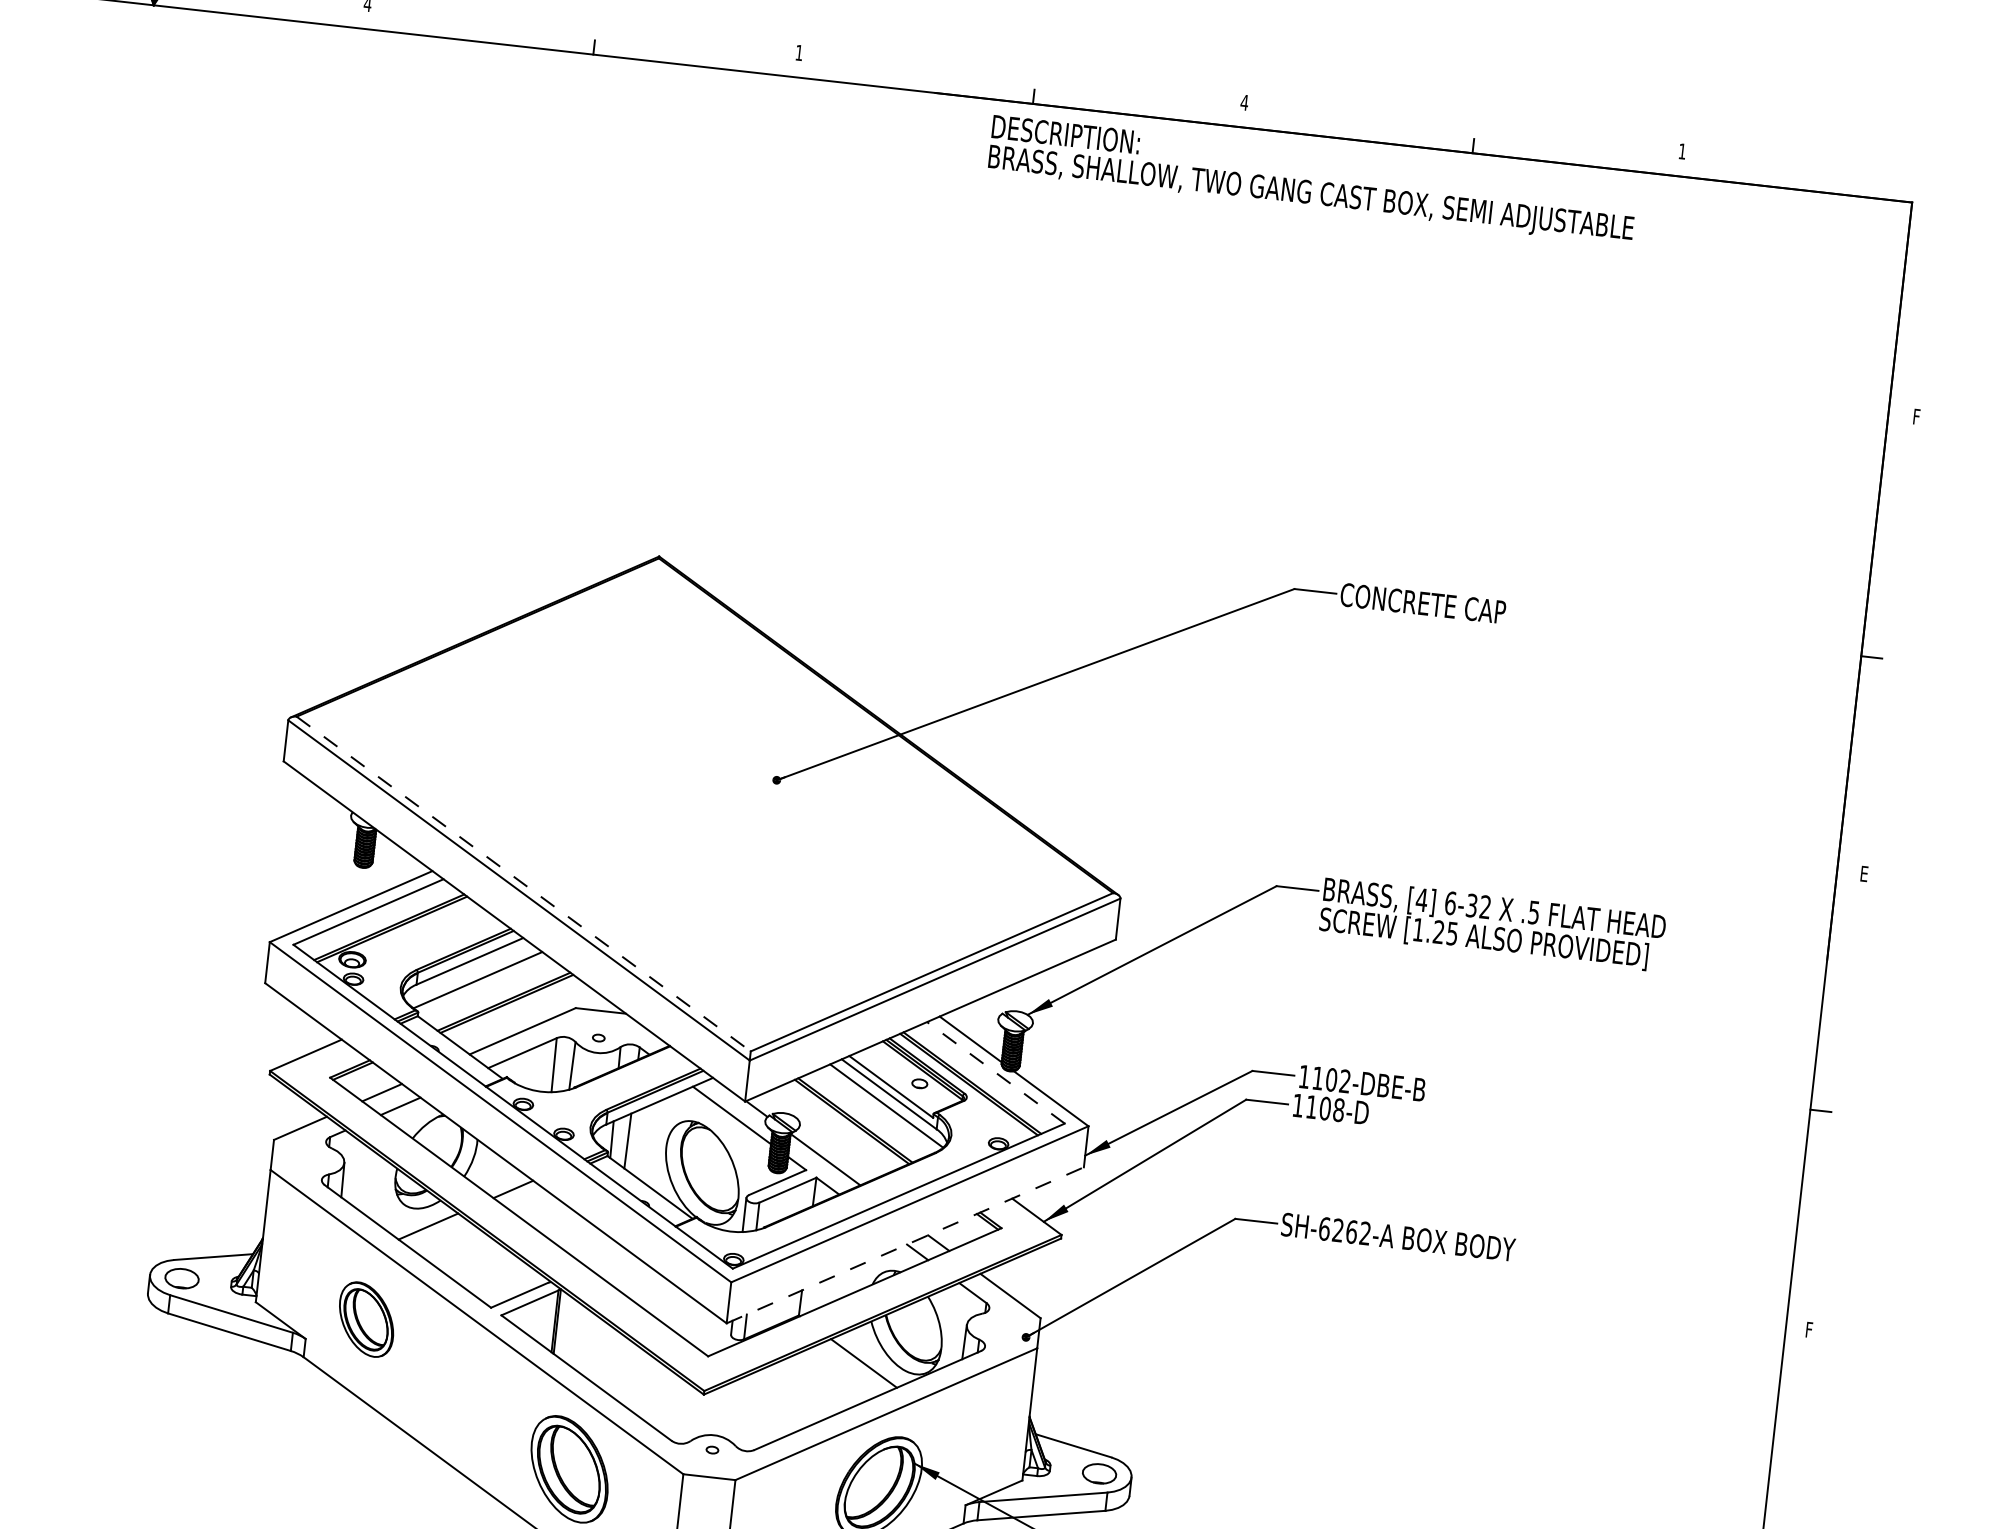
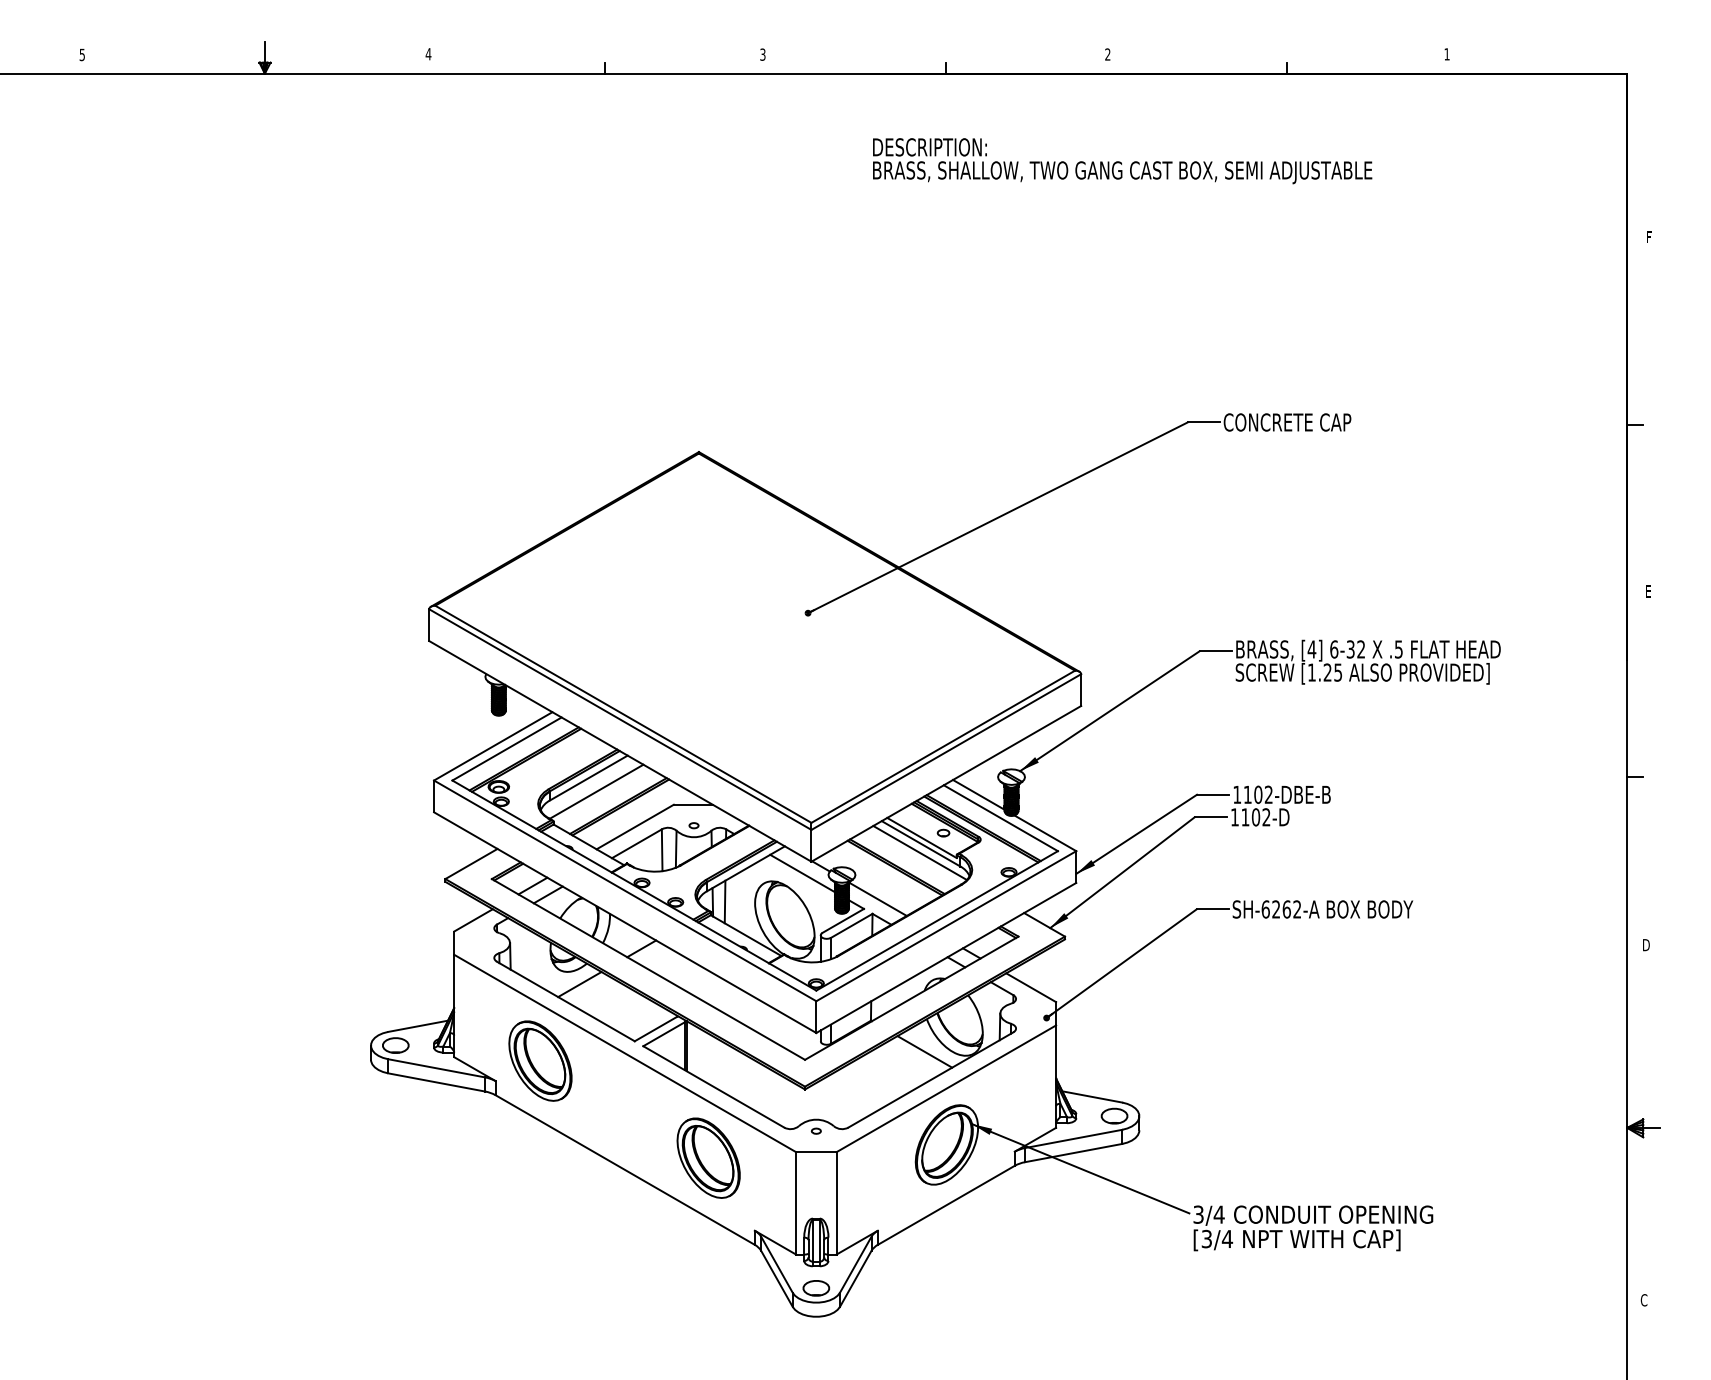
text: (798, 52) -> (762, 54), 1 -> 3
text: (1244, 102) -> (1107, 54), 4 -> 2
text: (1312, 180) -> (1122, 161), moved
line: (523, 884) -> (623, 714), dashed -> solid
line: (995, 1073) -> (1000, 818), dashed -> solid
text: (1338, 1110) -> (1266, 817), 1108-D -> 1102-D
line: (905, 1244) -> (946, 957), dashed -> solid
part: (366, 1318) -> (540, 1060), size x1.43
text: (1810, 1330) -> (1646, 945), F -> D

